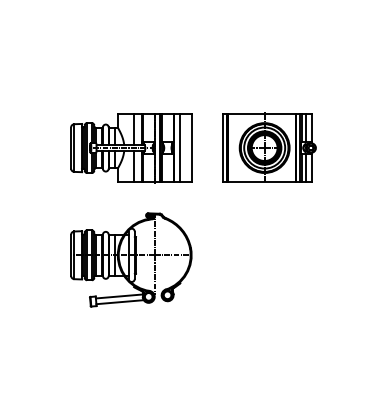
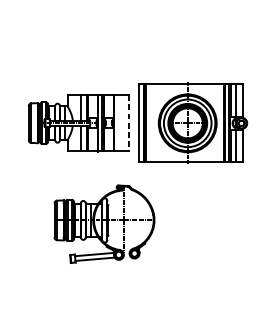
line: (180, 147) -> (119, 122), removed
part: (269, 147) -> (193, 122), size x1.4
line: (191, 148) -> (128, 123), solid -> dashed
part: (131, 259) -> (104, 223), moved

